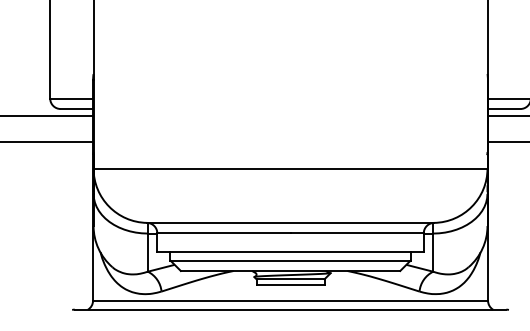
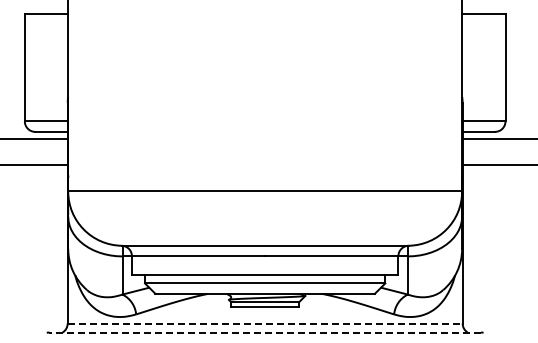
line: (290, 300) -> (265, 323), solid -> dashed
line: (290, 309) -> (265, 332), solid -> dashed

